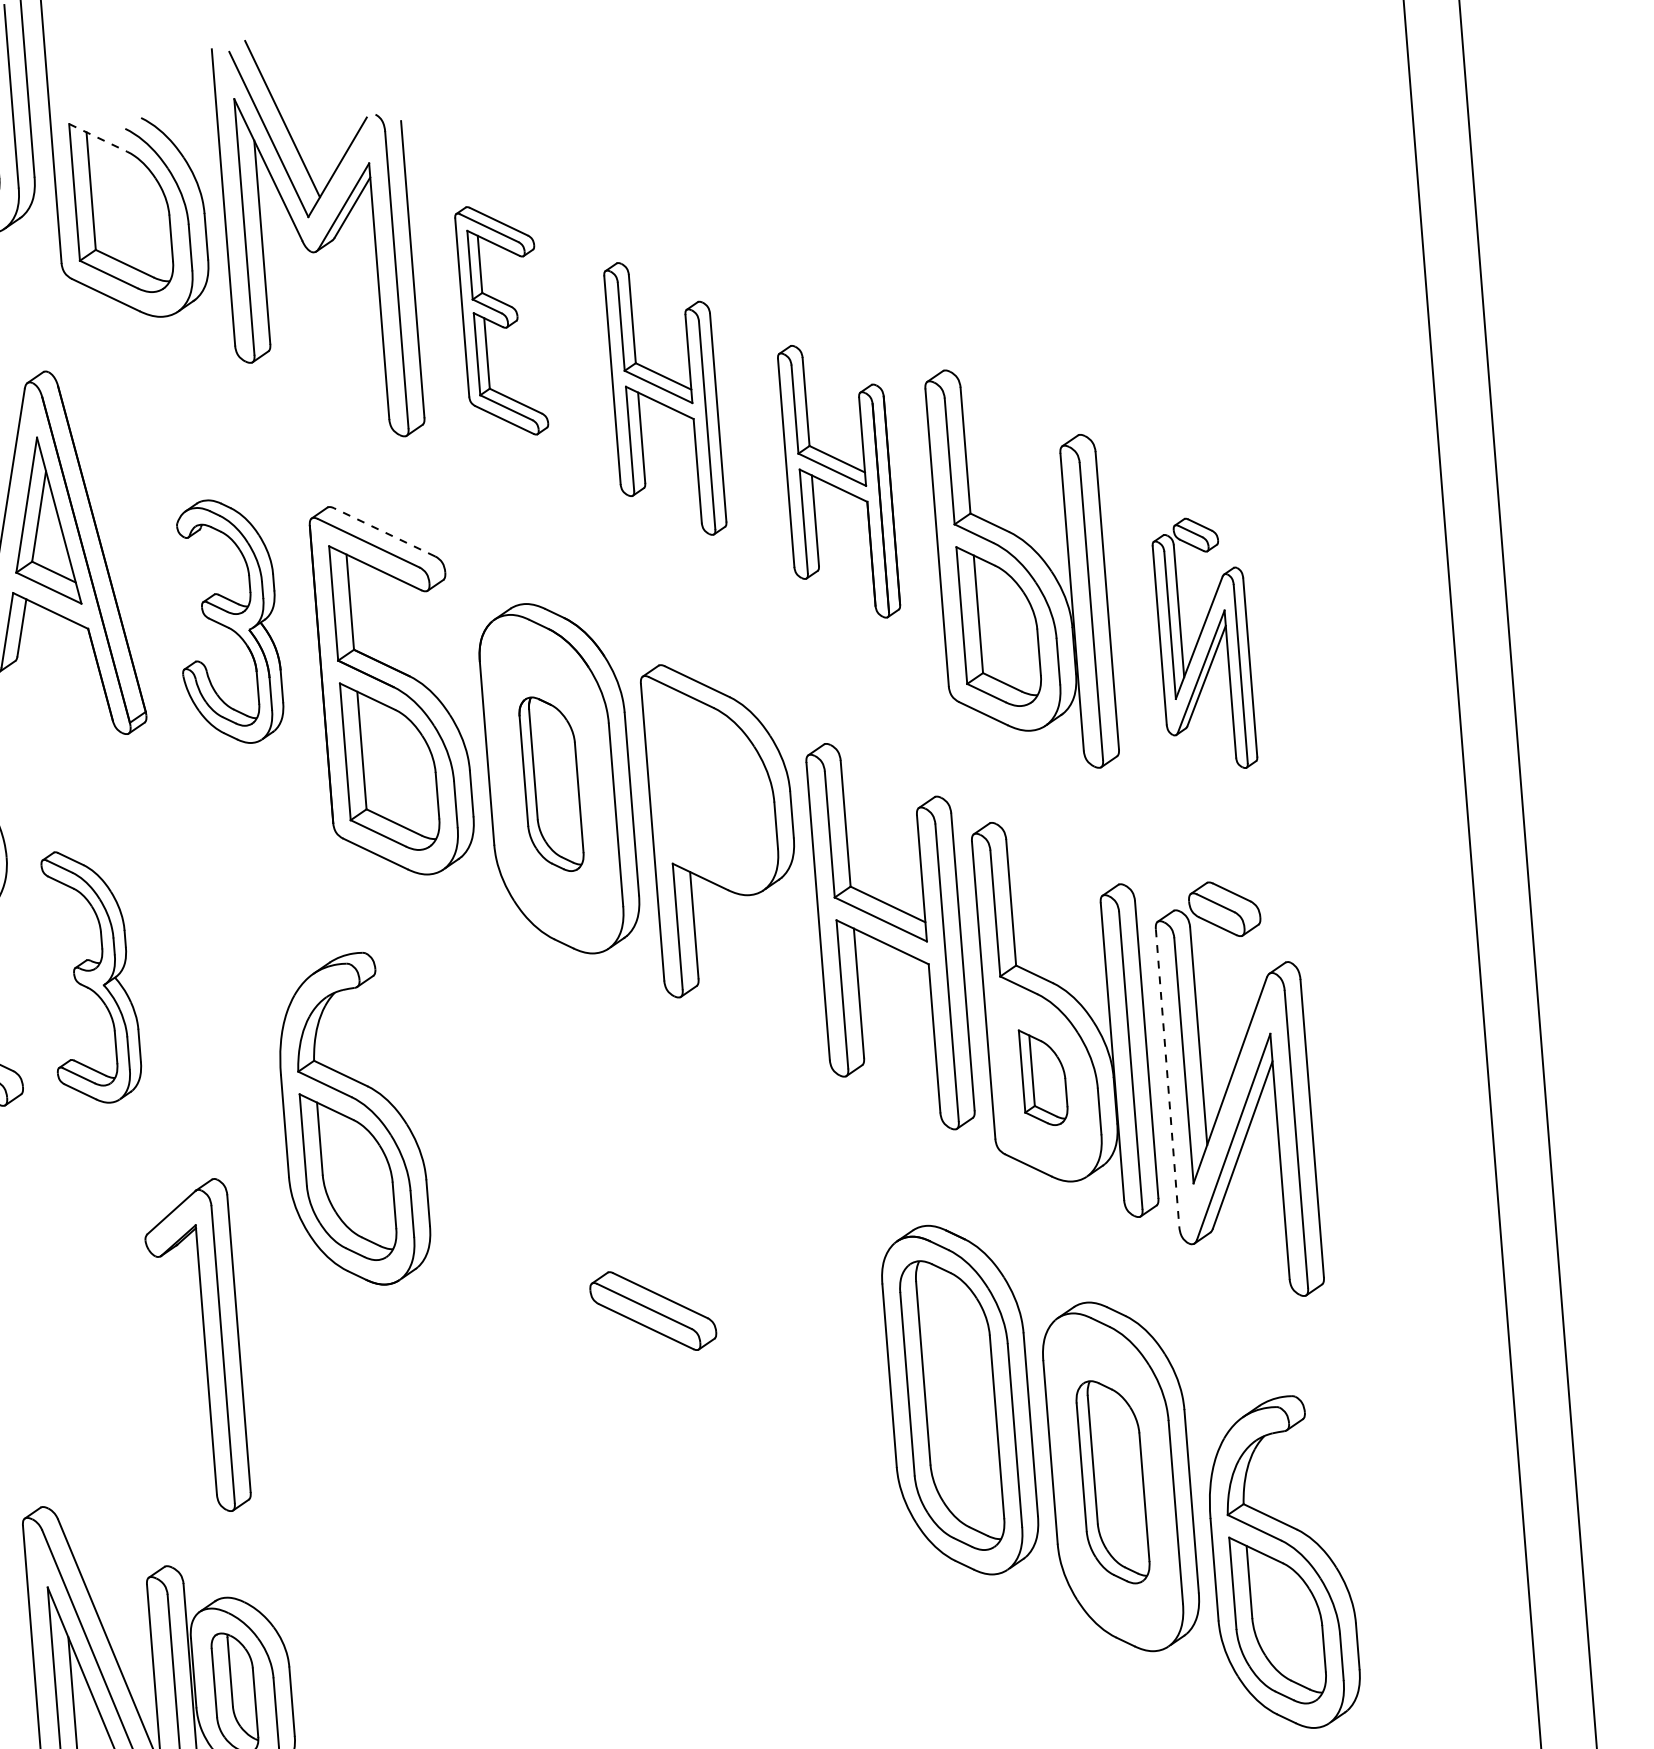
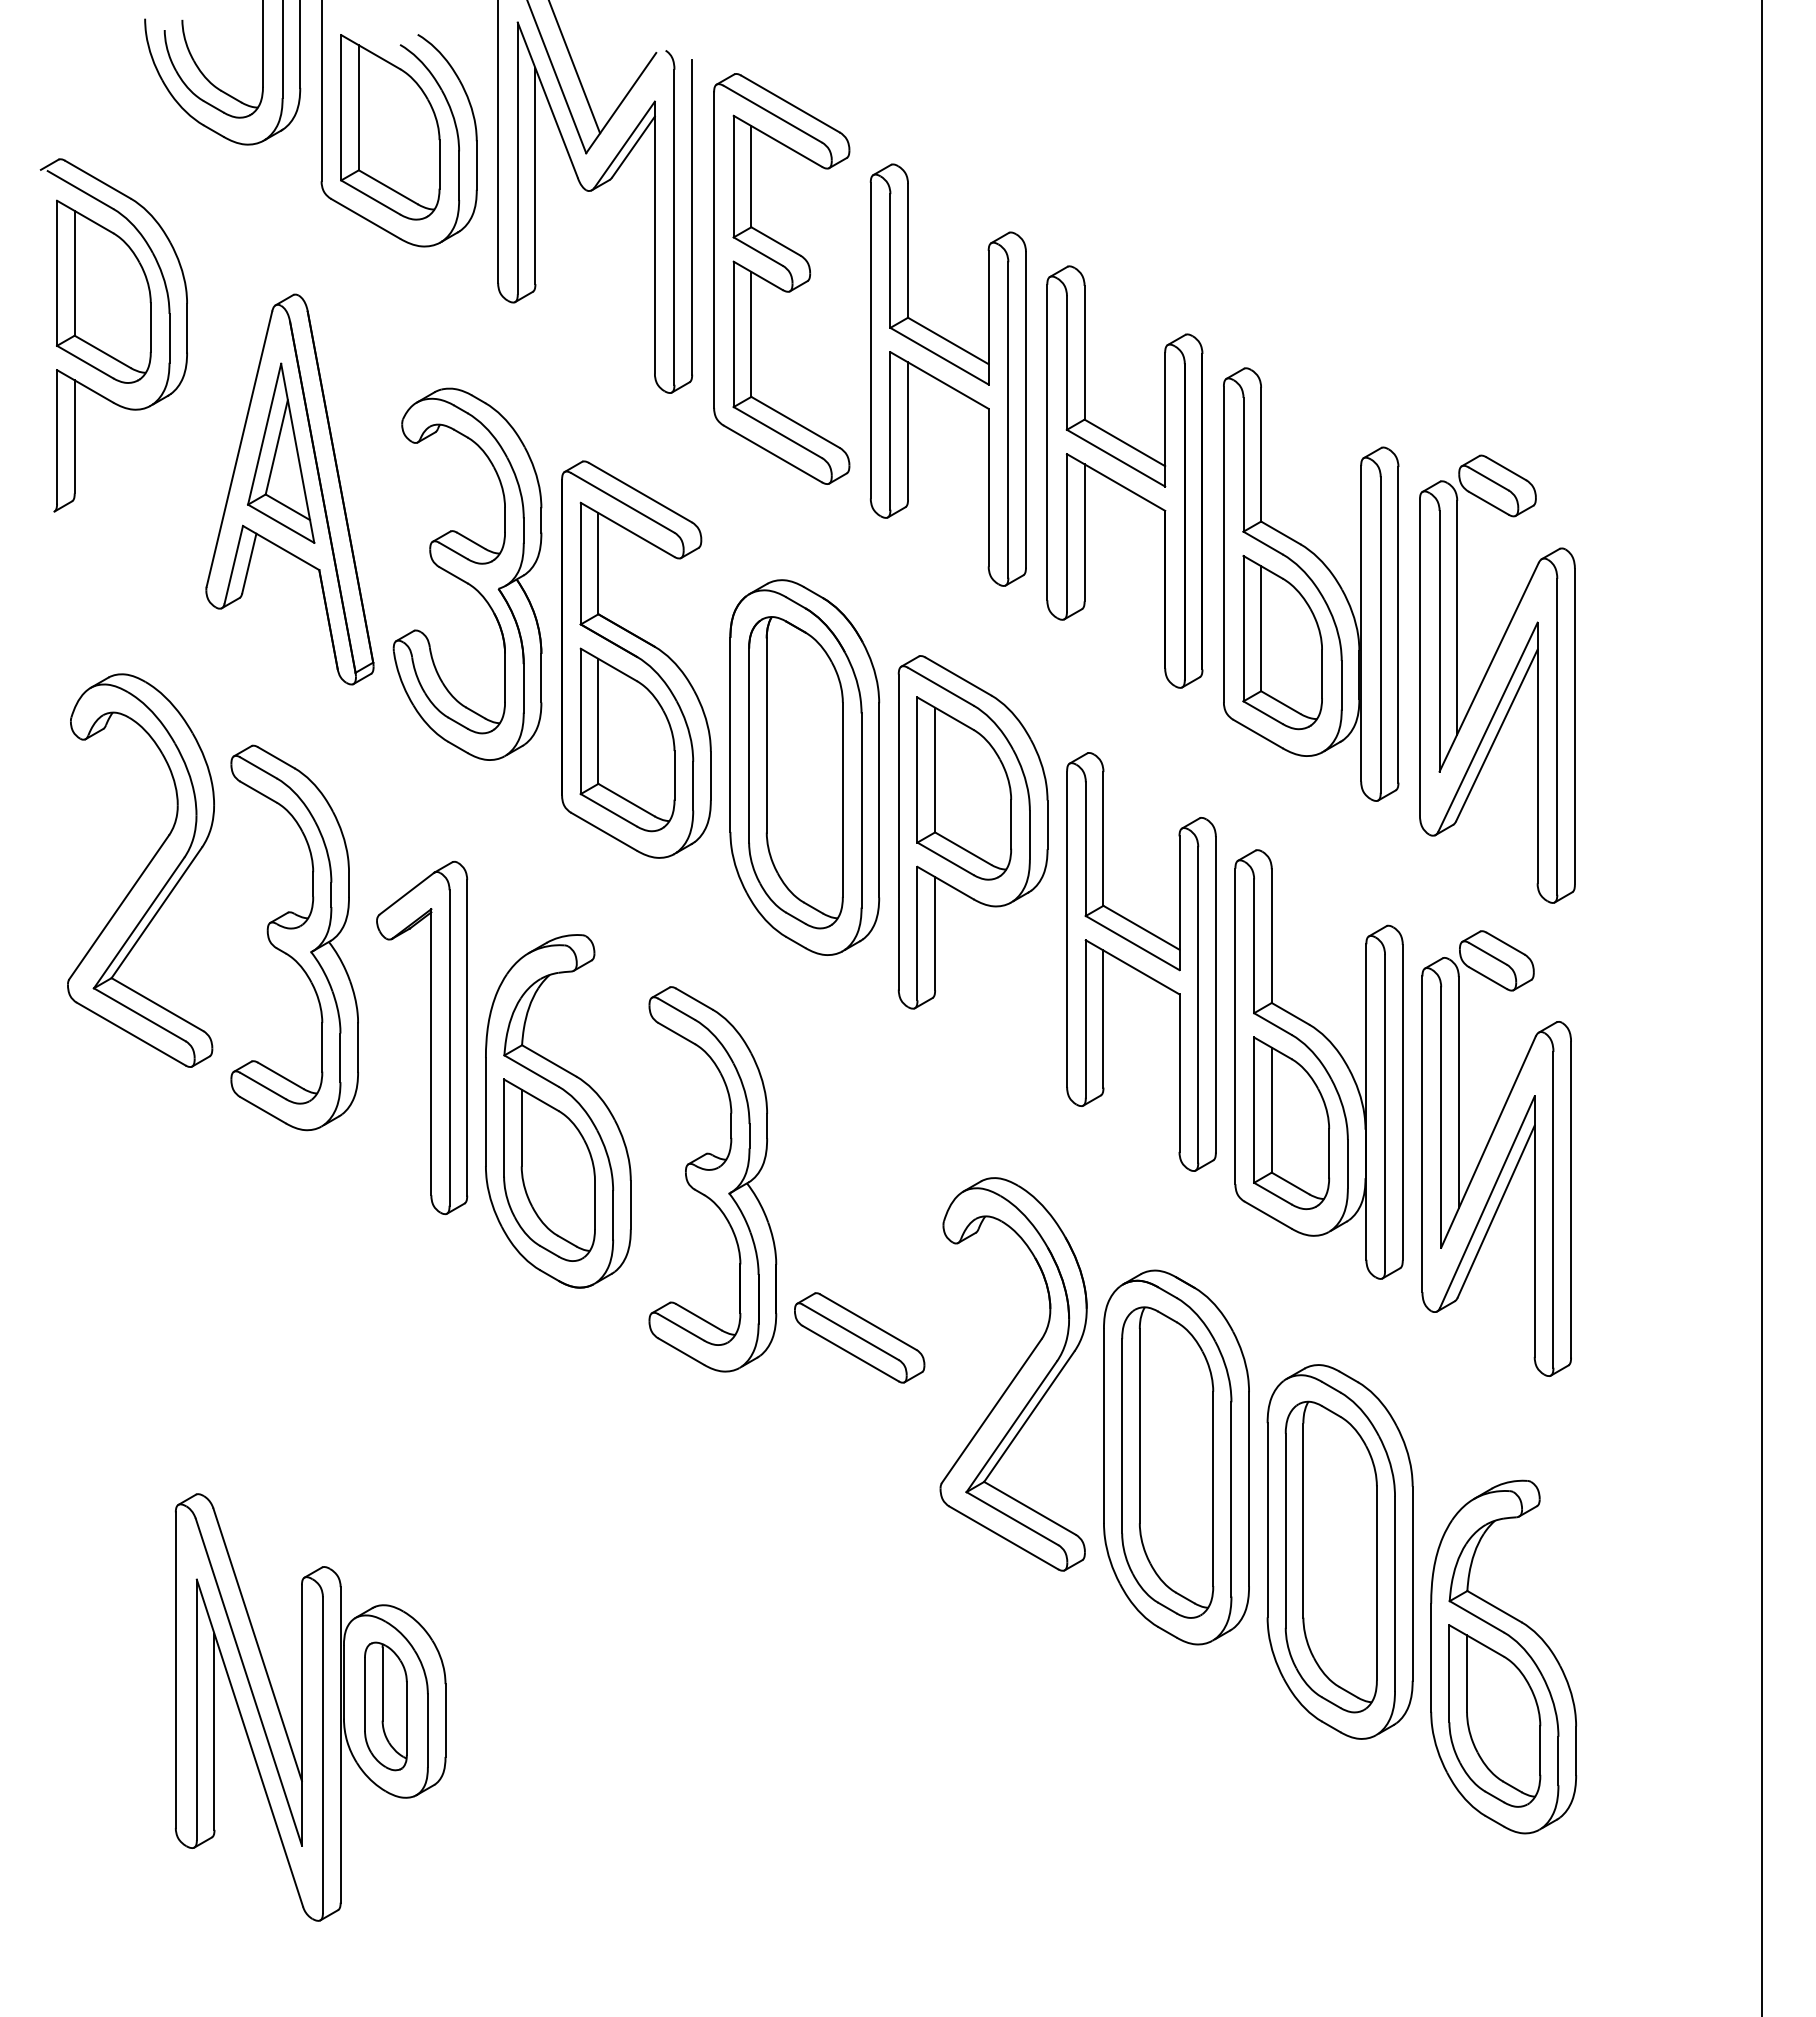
line: (98, 138) -> (370, 52), dashed -> solid
part: (501, 320) -> (781, 278), size x1.67
part: (664, 398) -> (947, 374), size x1.43
part: (838, 481) -> (1124, 476), size x1.43
line: (384, 532) -> (640, 492), dashed -> solid
part: (227, 621) -> (467, 573), size x1.43
part: (1204, 643) -> (1497, 678), size x1.67
part: (551, 784) -> (795, 772), size x1.67
part: (711, 786) -> (964, 788), added
part: (92, 976) -> (294, 937), size x1.43
part: (1043, 1077) -> (1291, 1123), size x1.67
line: (1167, 1078) -> (1422, 1134), dashed -> solid
part: (503, 1172) -> (712, 1179), added
part: (800, 1334) -> (1013, 1374), added
part: (204, 1346) -> (430, 1038), moved
part: (1112, 1481) -> (1330, 1556), size x1.43

